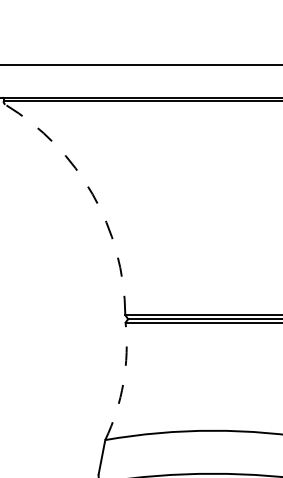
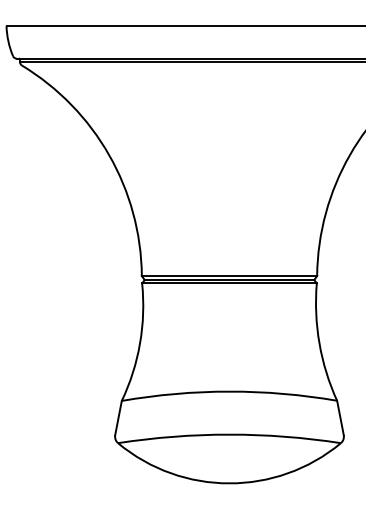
arc: (92, 194) -> (109, 155), dashed -> solid
arc: (123, 382) -> (140, 343), dashed -> solid

